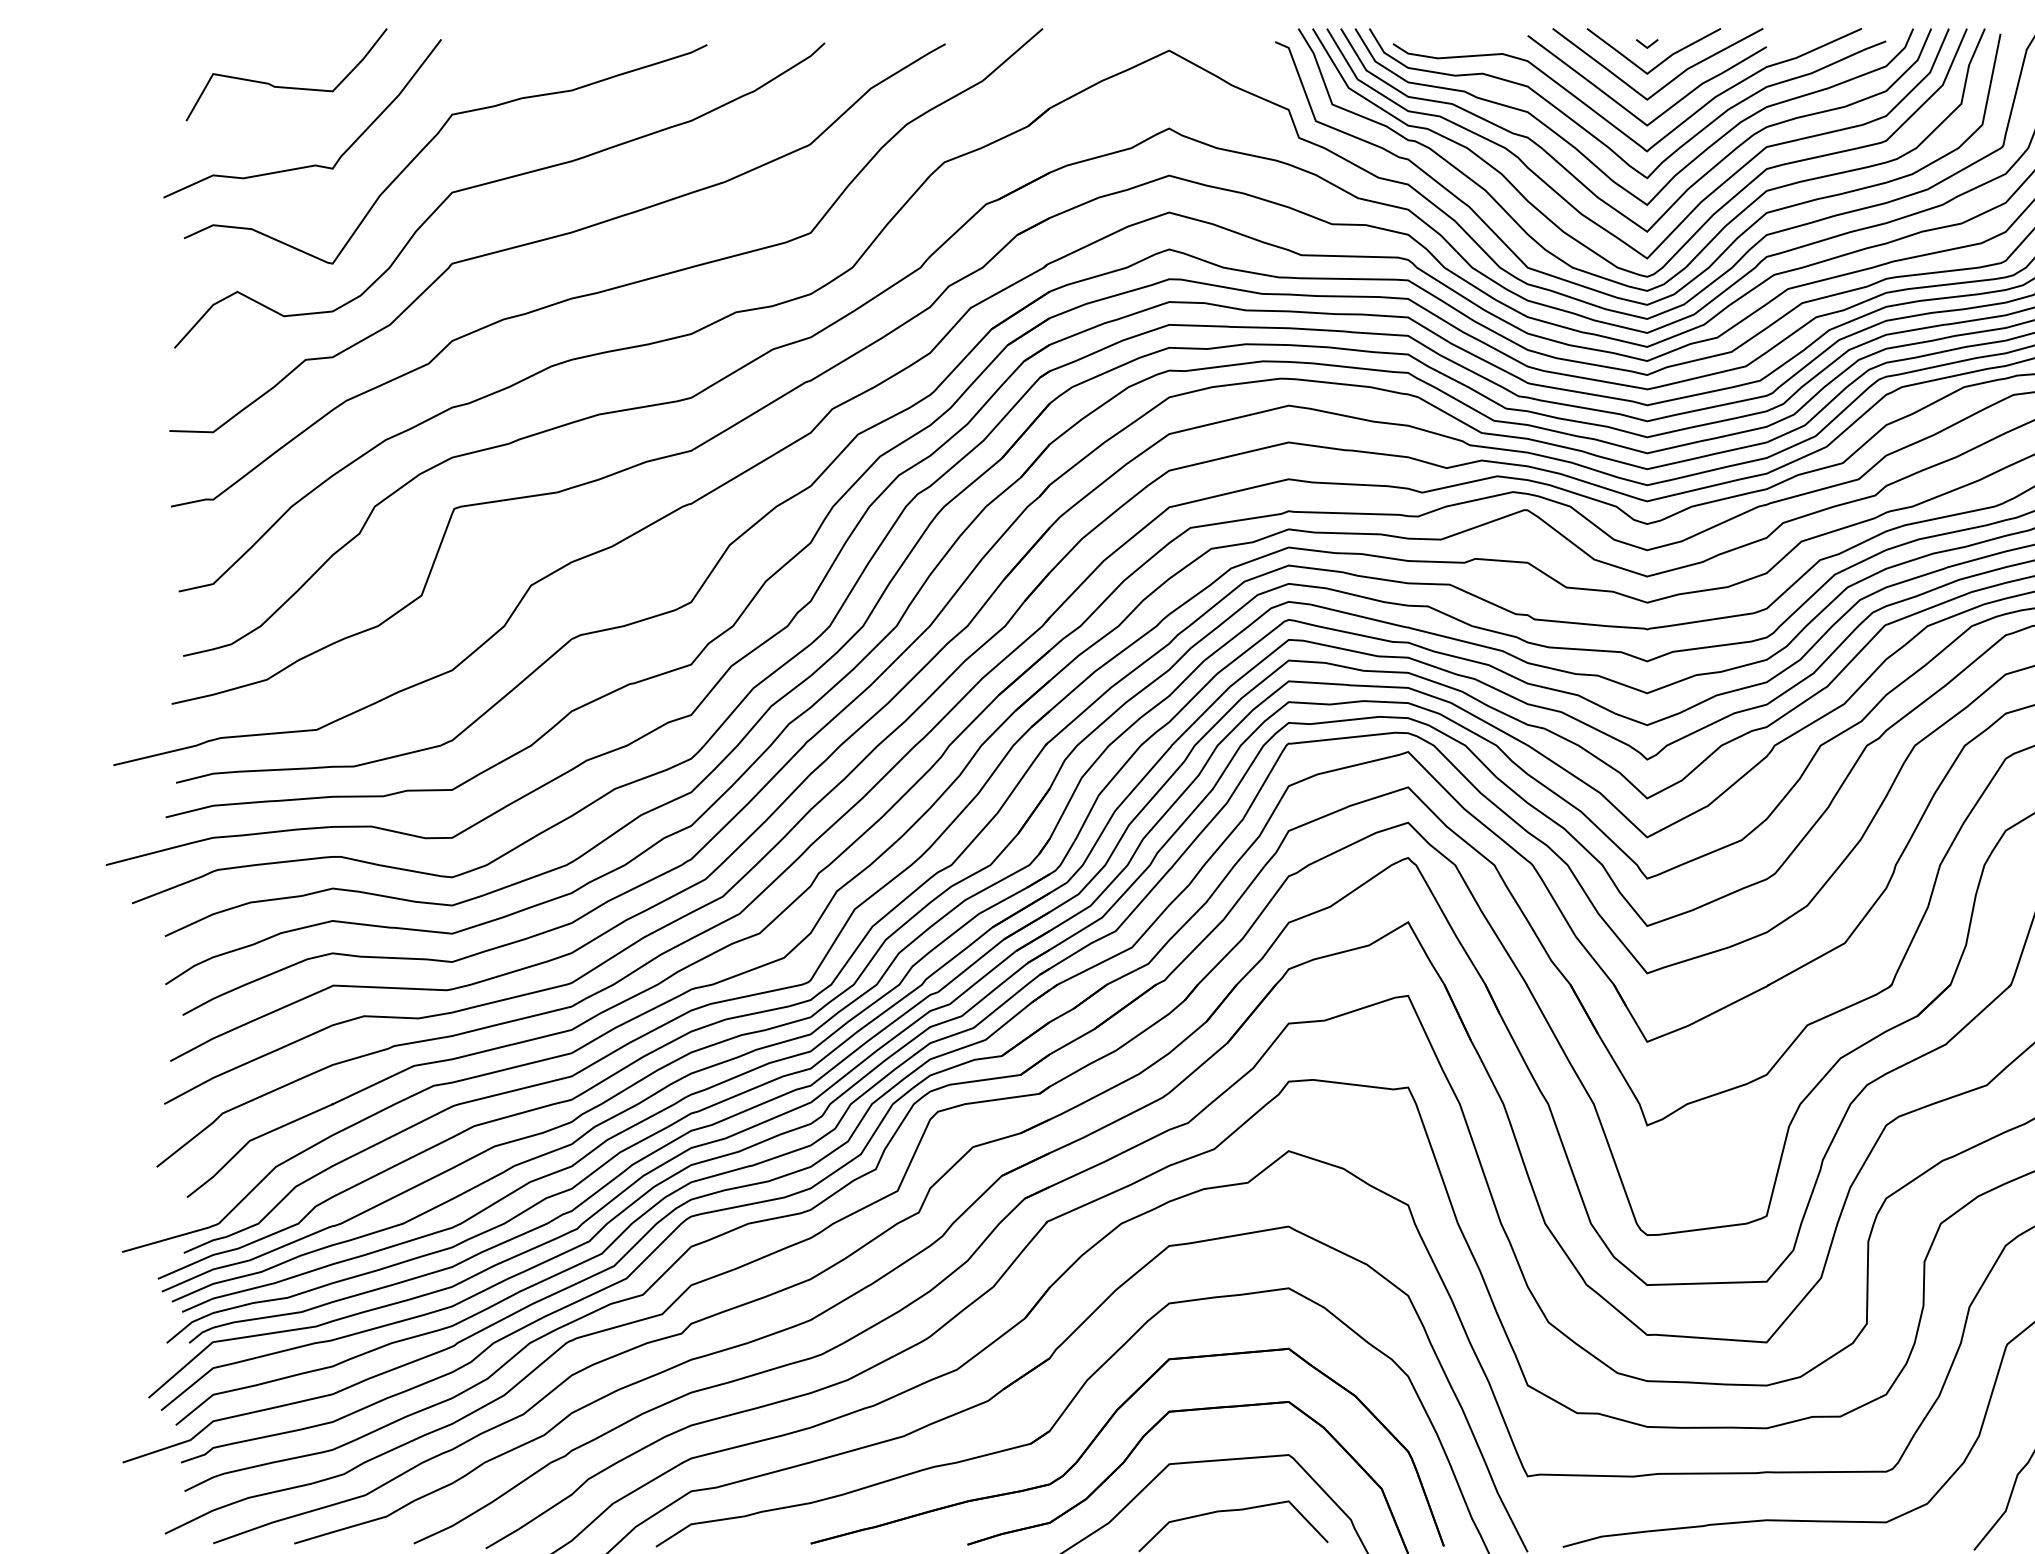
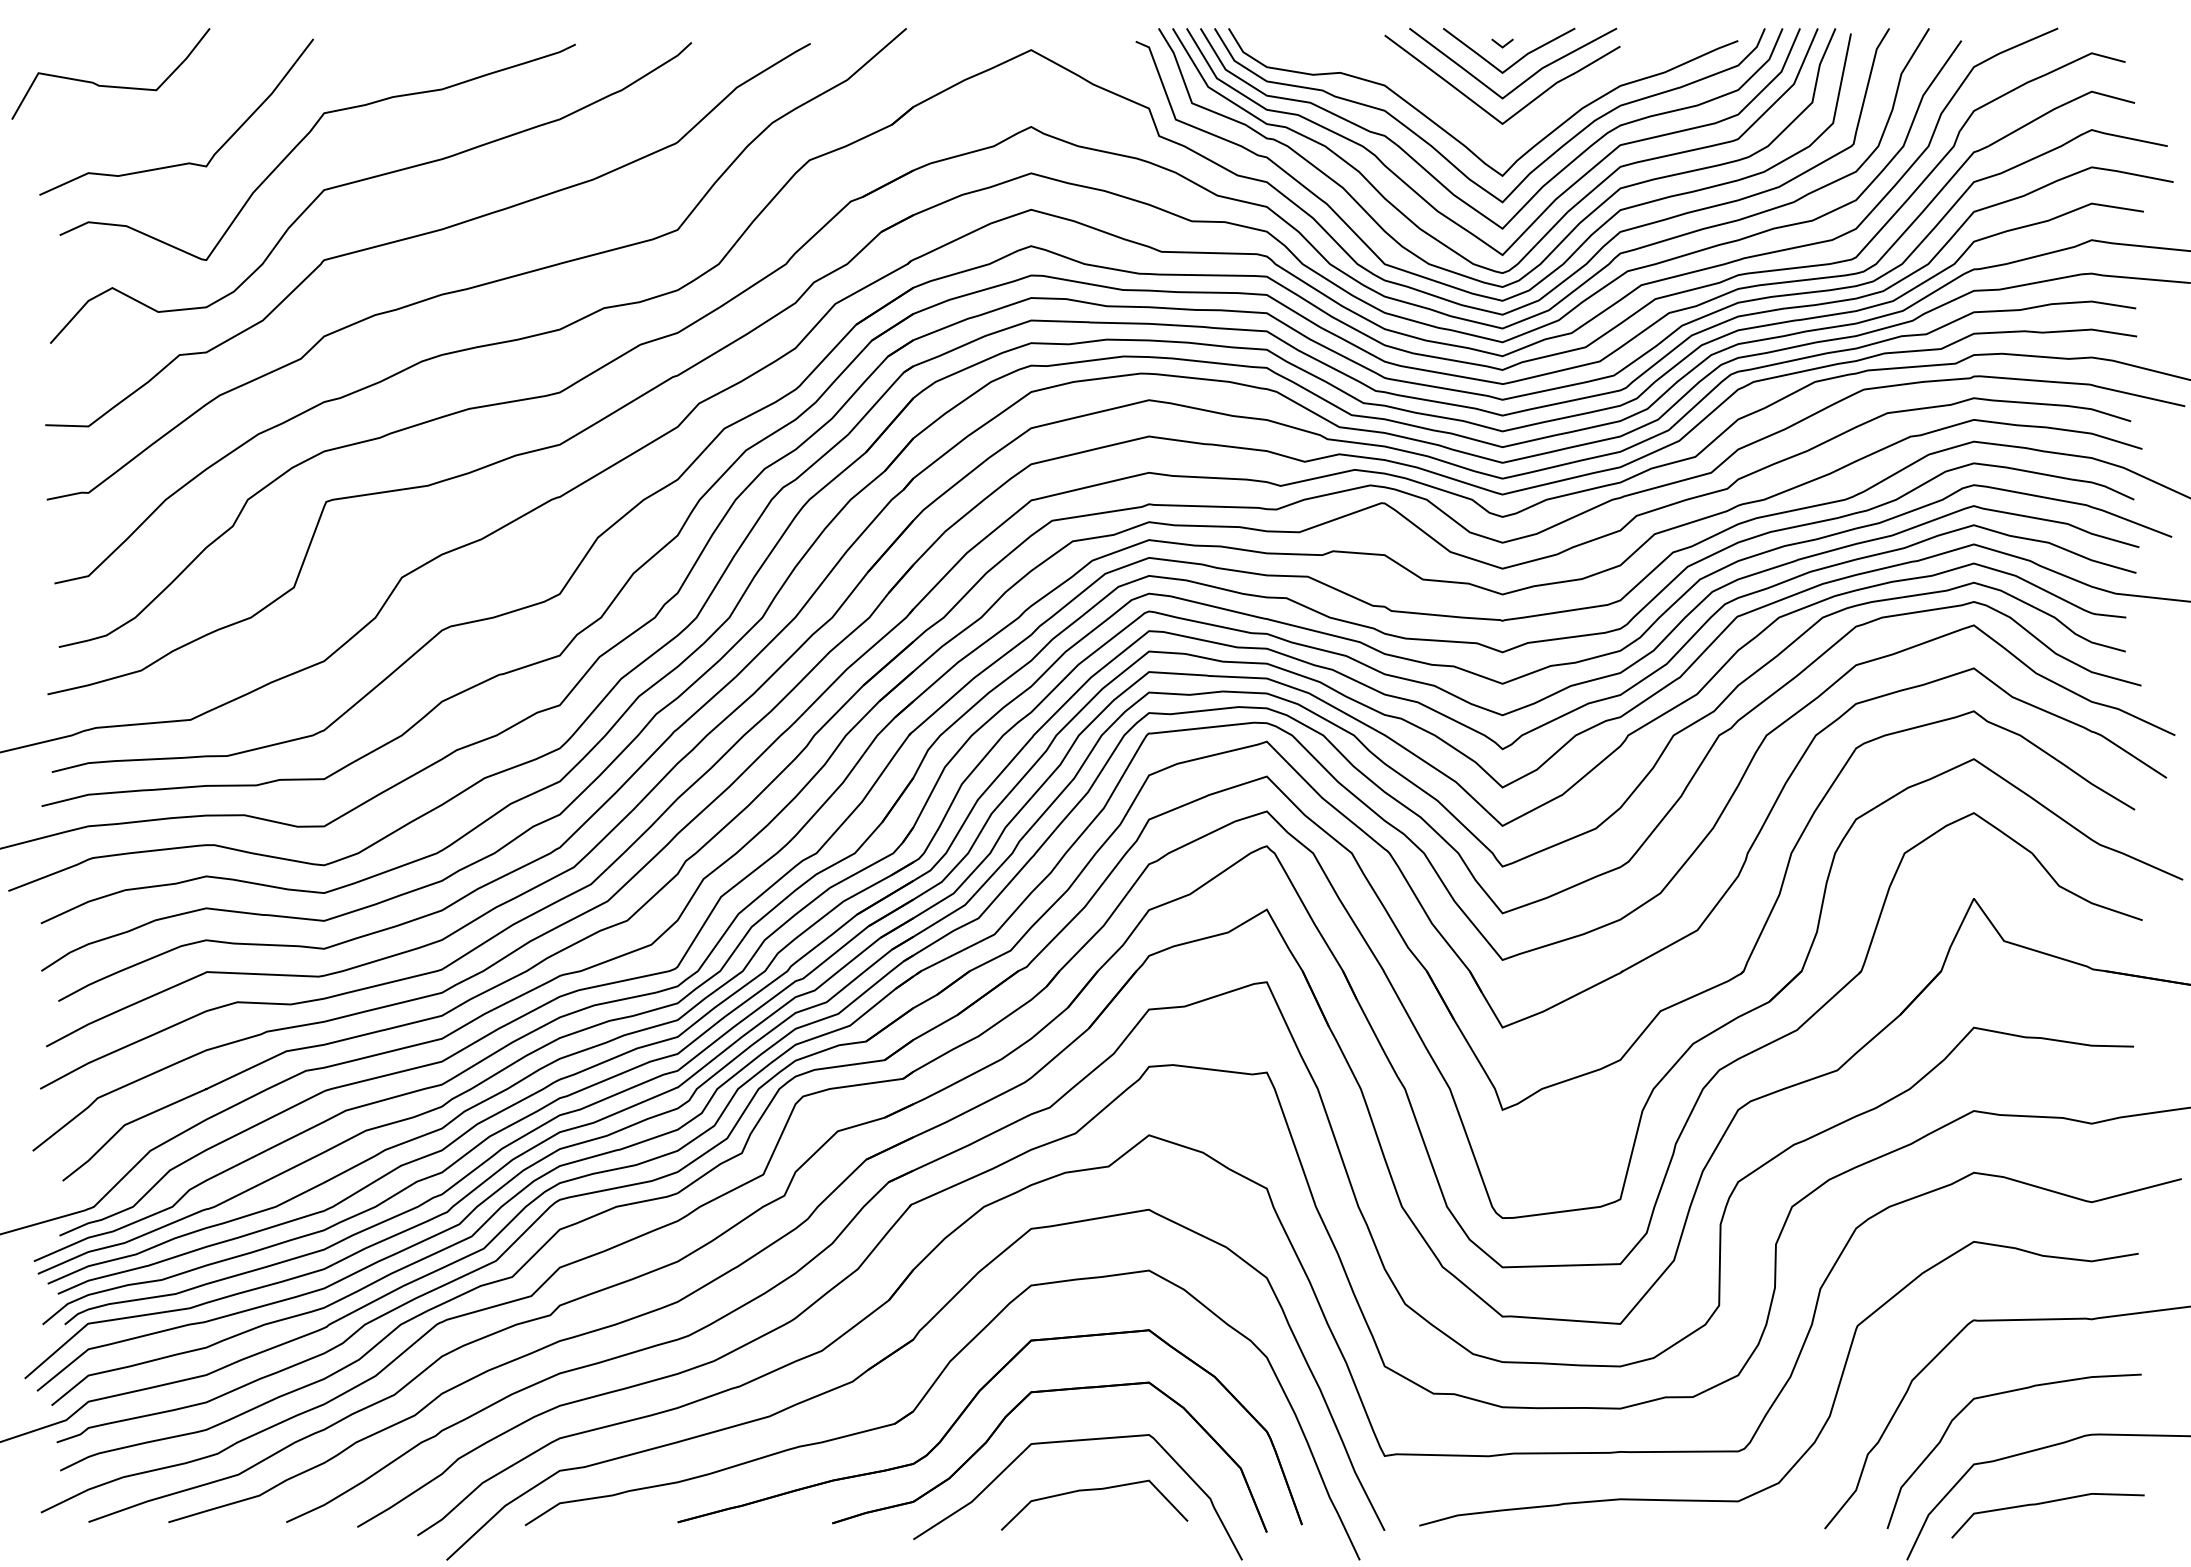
curve: (286, 86) -> (110, 85), moved
curve: (1606, 118) -> (1462, 117), removed

